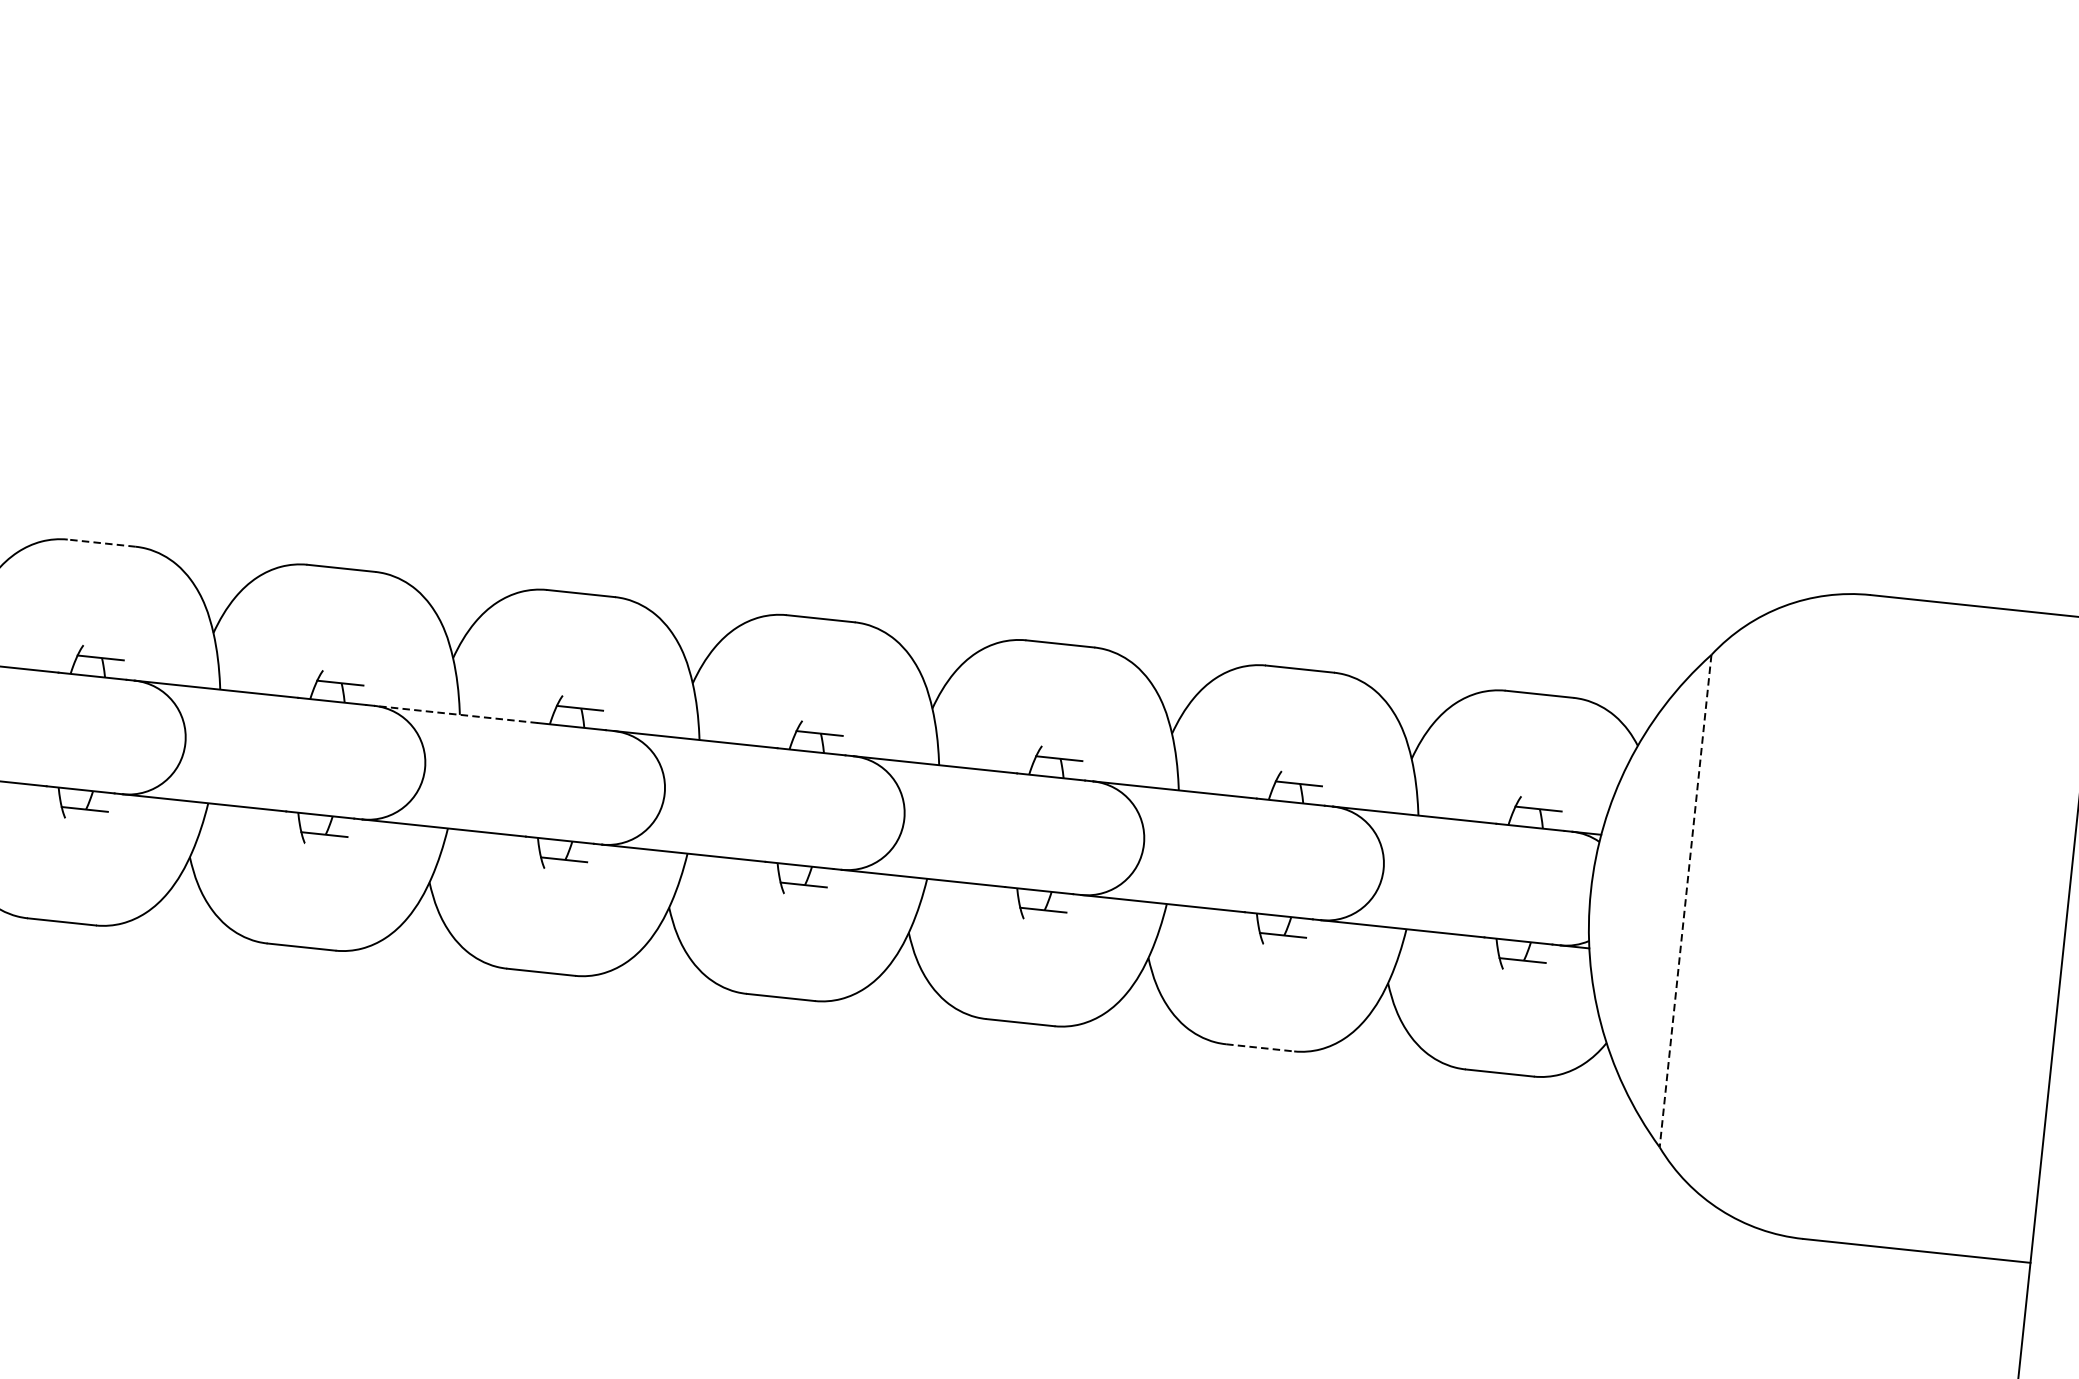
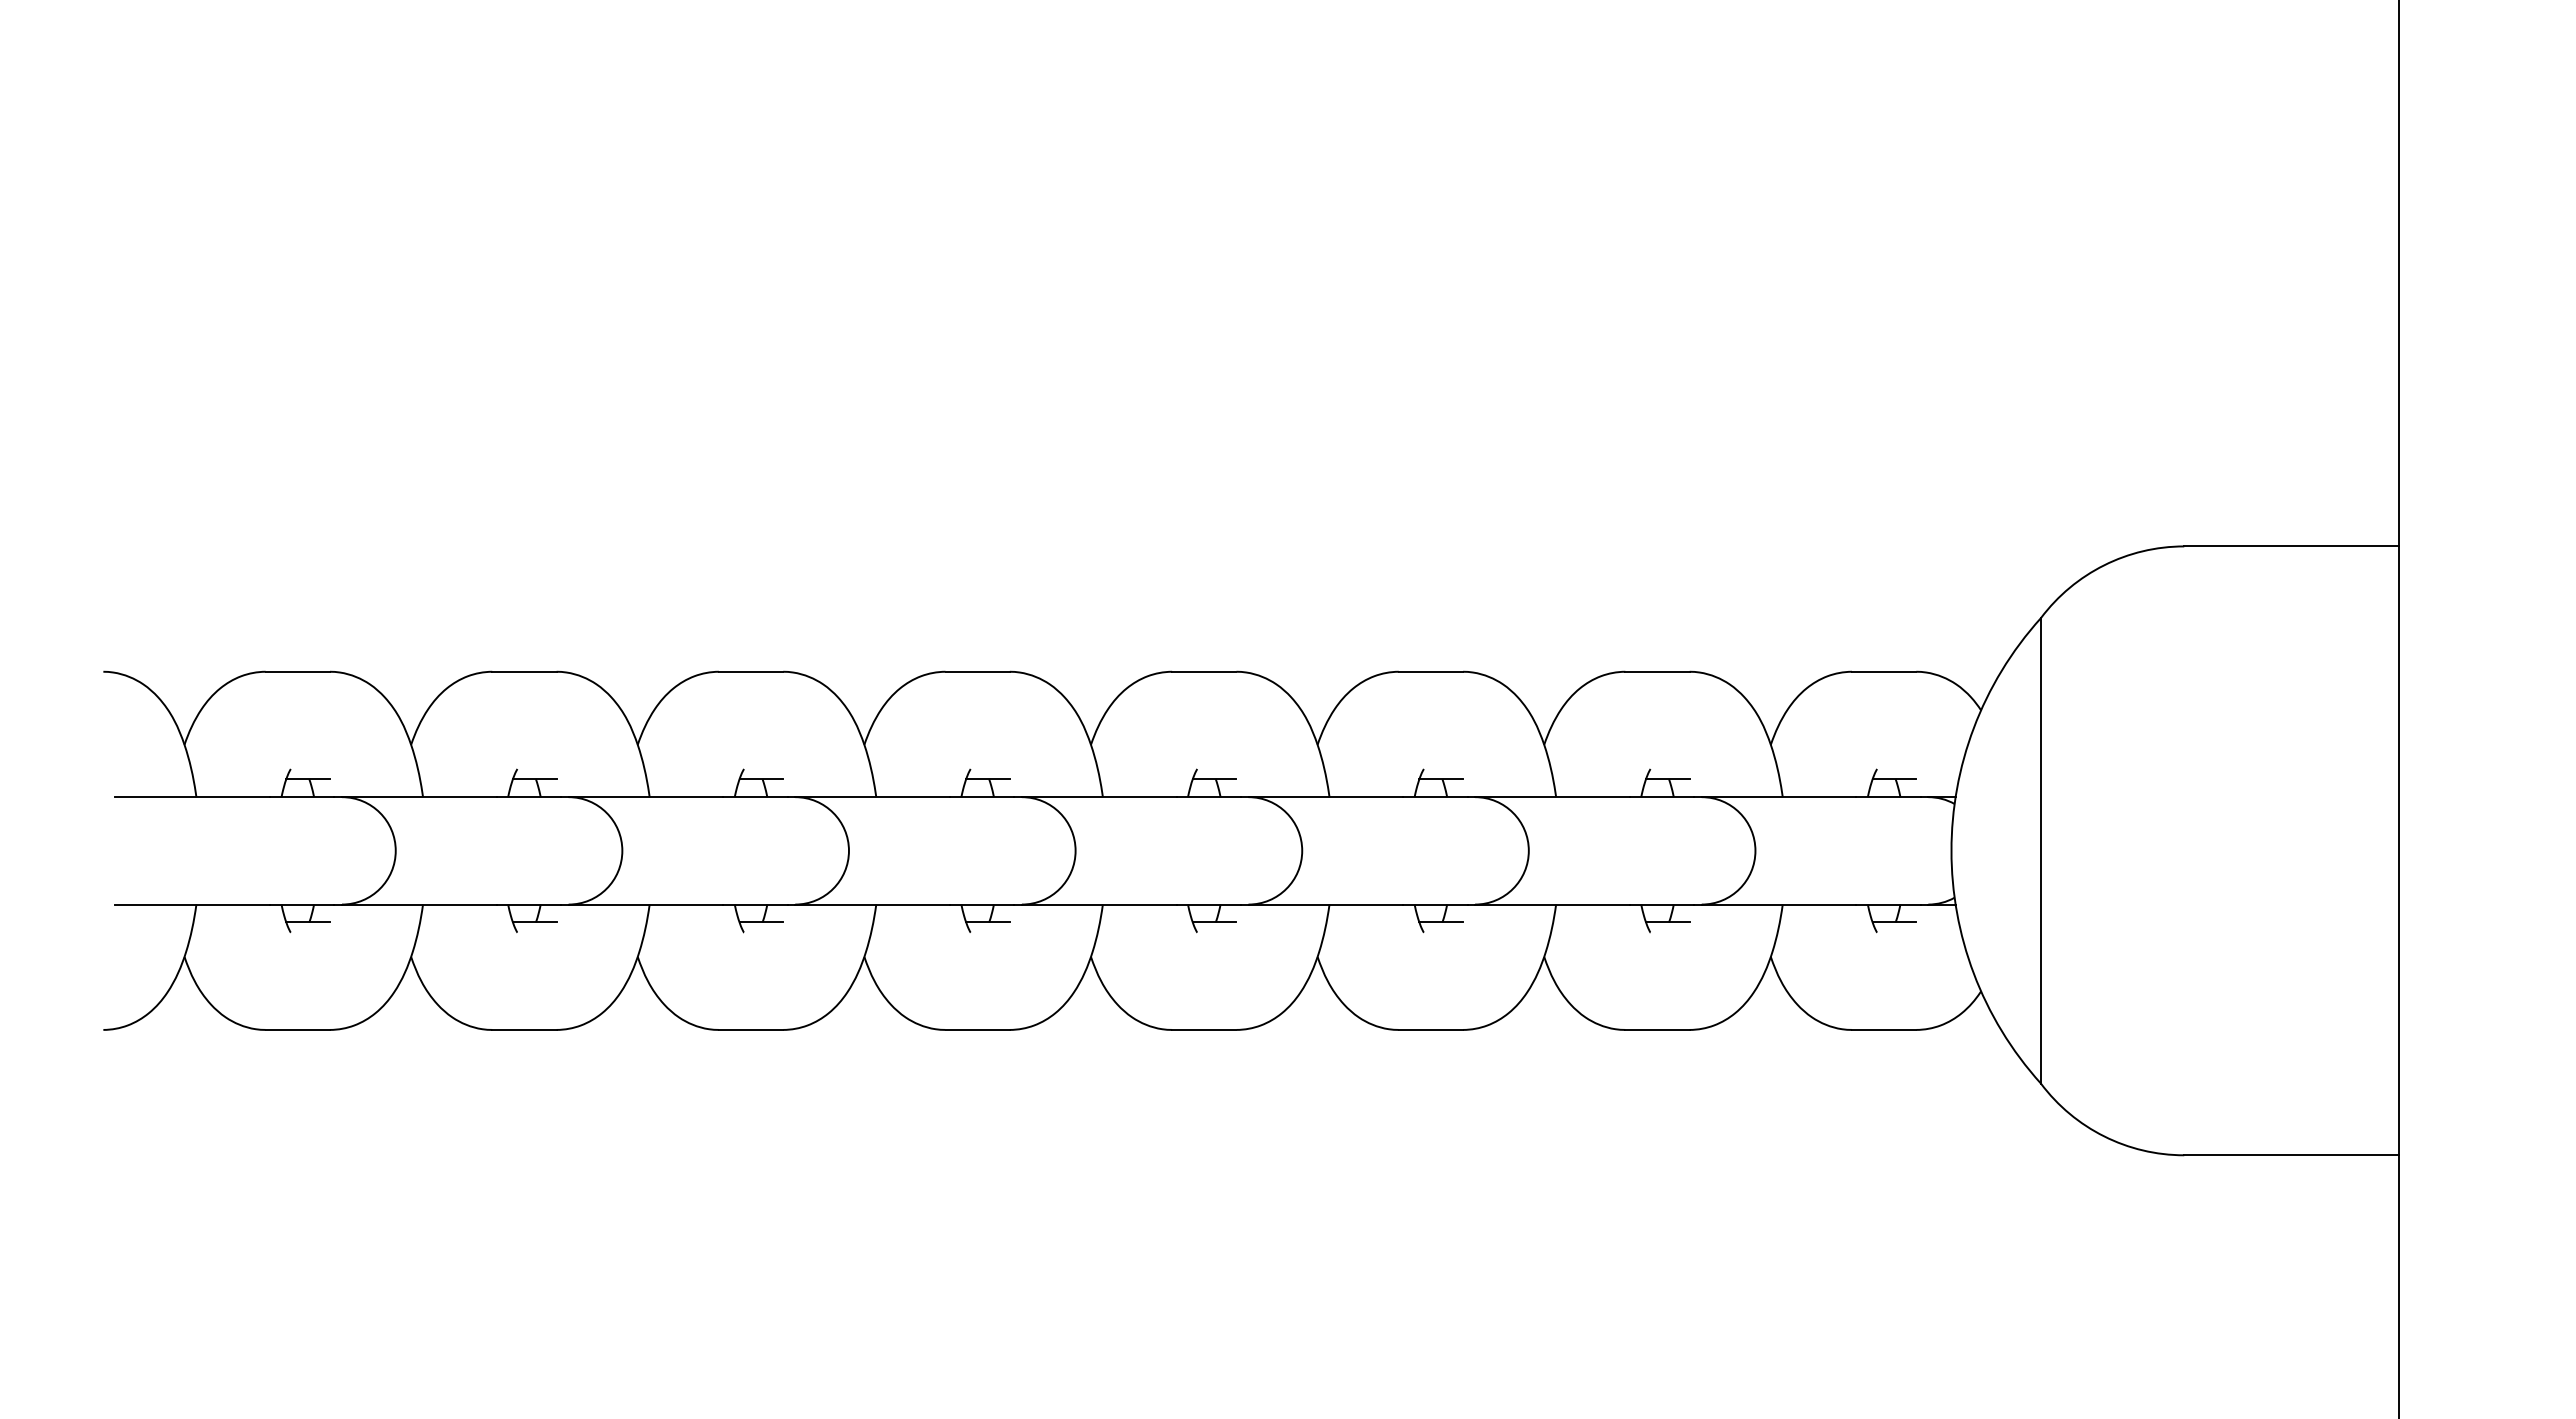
line: (100, 542) -> (523, 671), dashed -> solid
line: (455, 714) -> (872, 797), dashed -> solid
line: (1686, 900) -> (2041, 850), dashed -> solid
line: (1261, 1047) -> (1658, 1029), dashed -> solid

